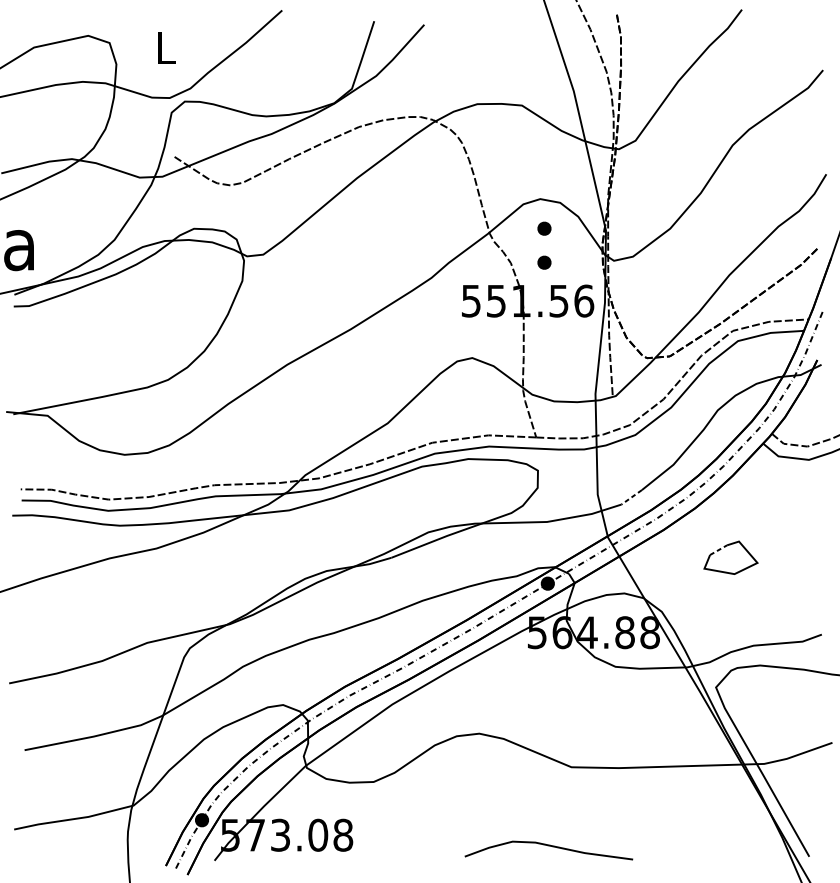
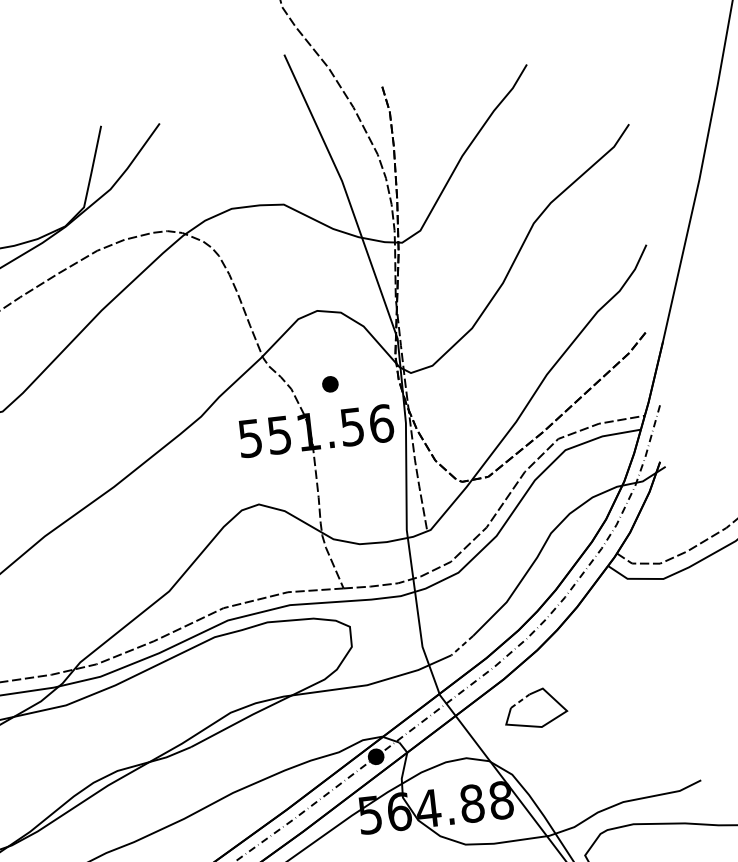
part: (544, 228) -> (325, 344), removed
part: (725, 547) -> (527, 697), moved

